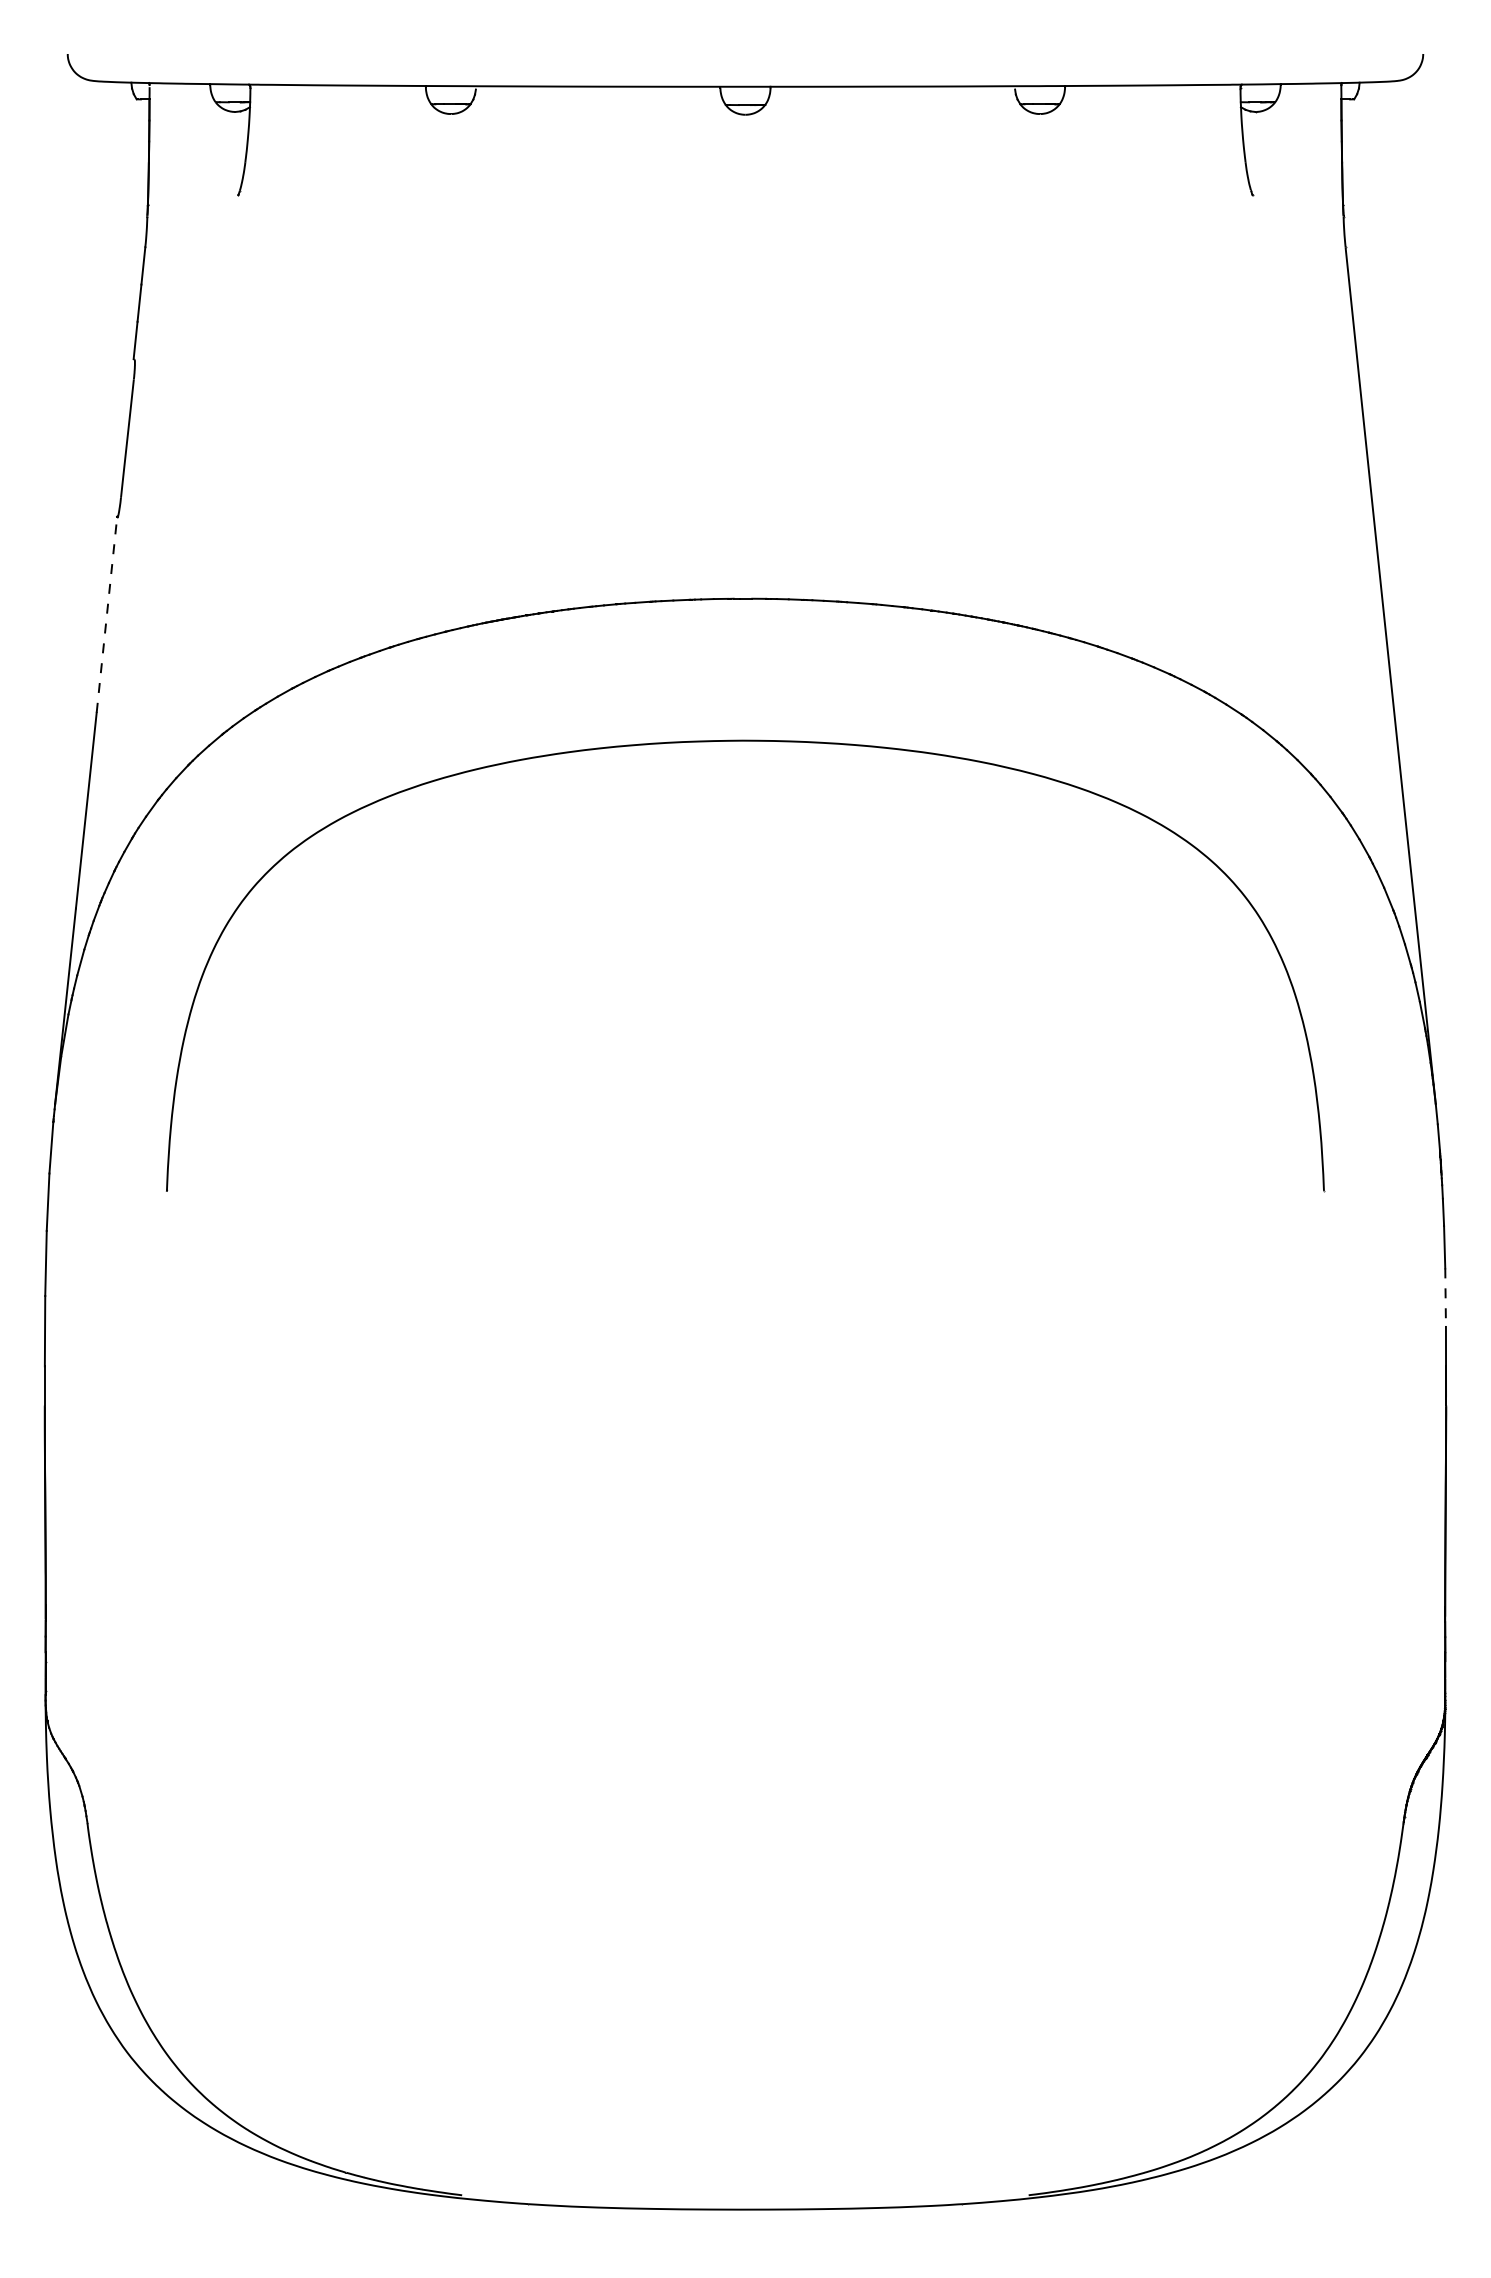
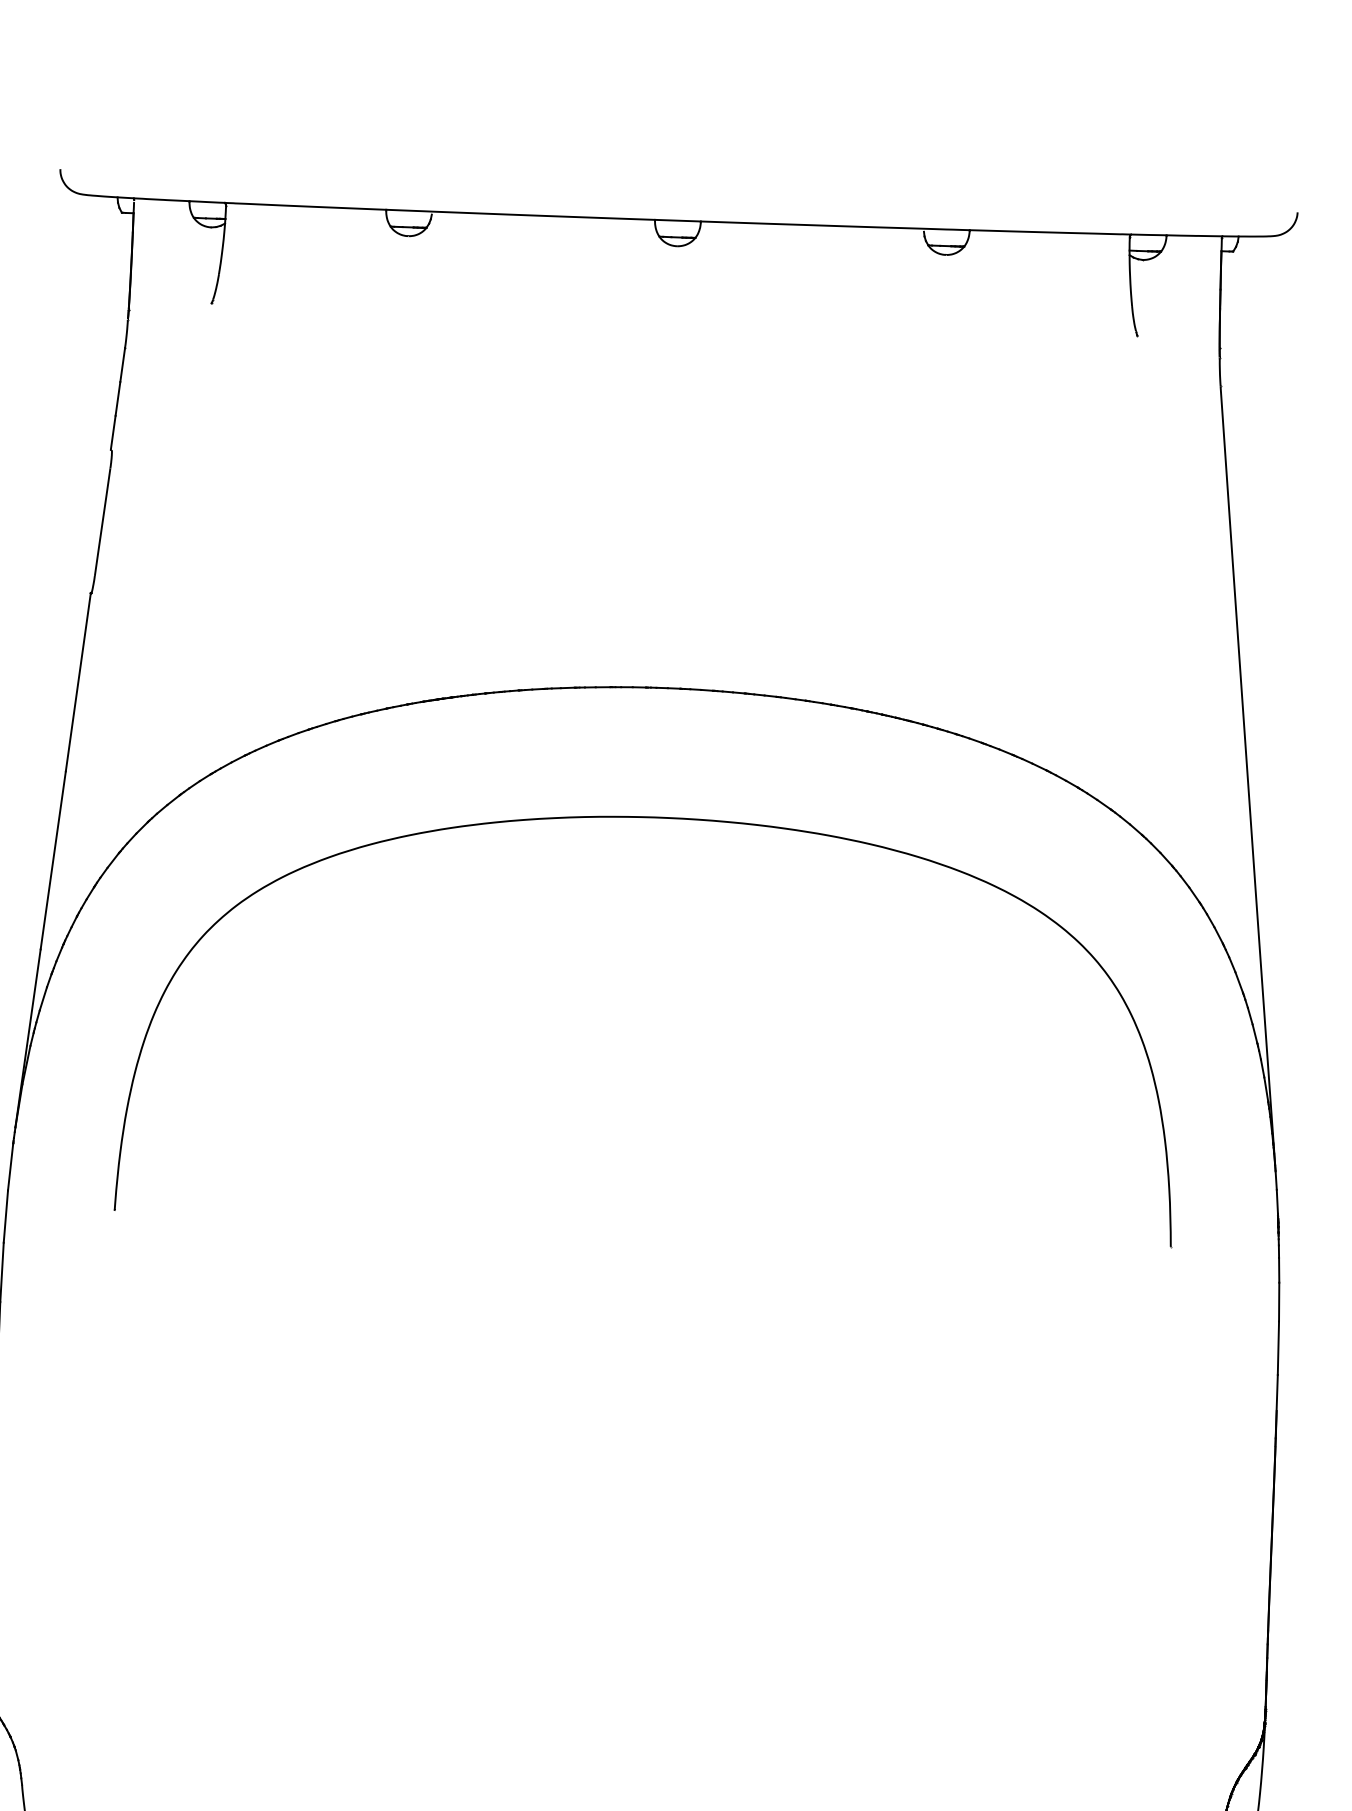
line: (106, 614) -> (77, 681), dashed -> solid
line: (1445, 1298) -> (1278, 1348), dashed -> solid

